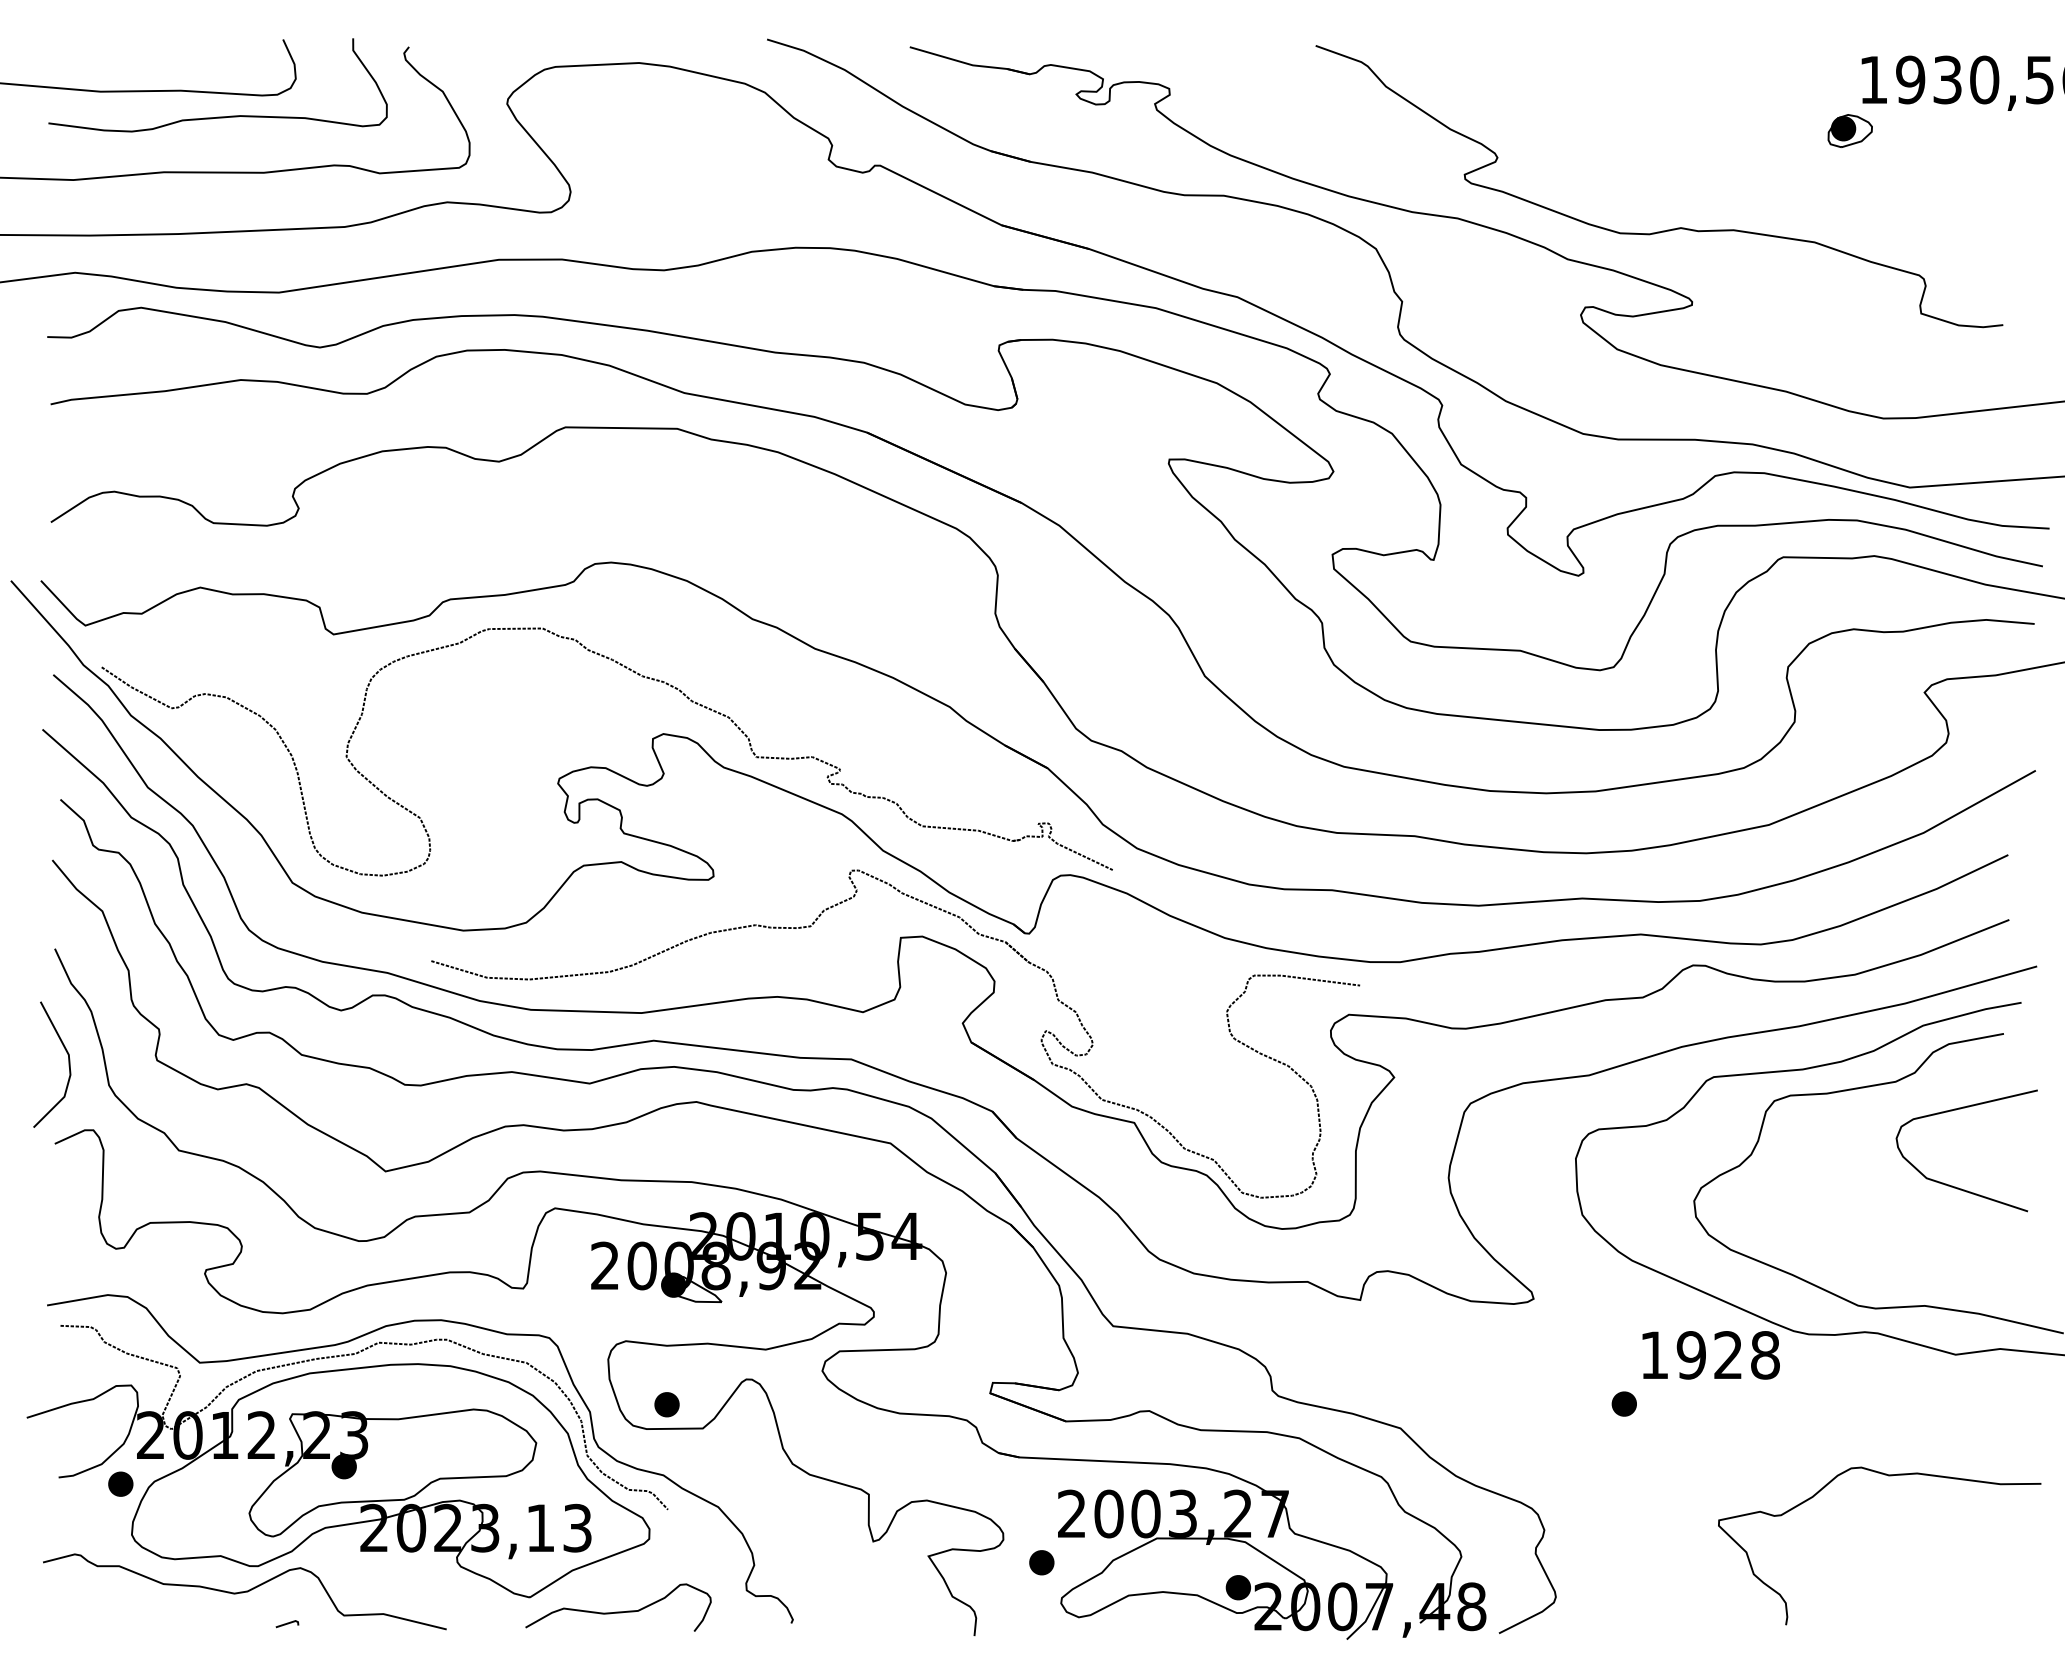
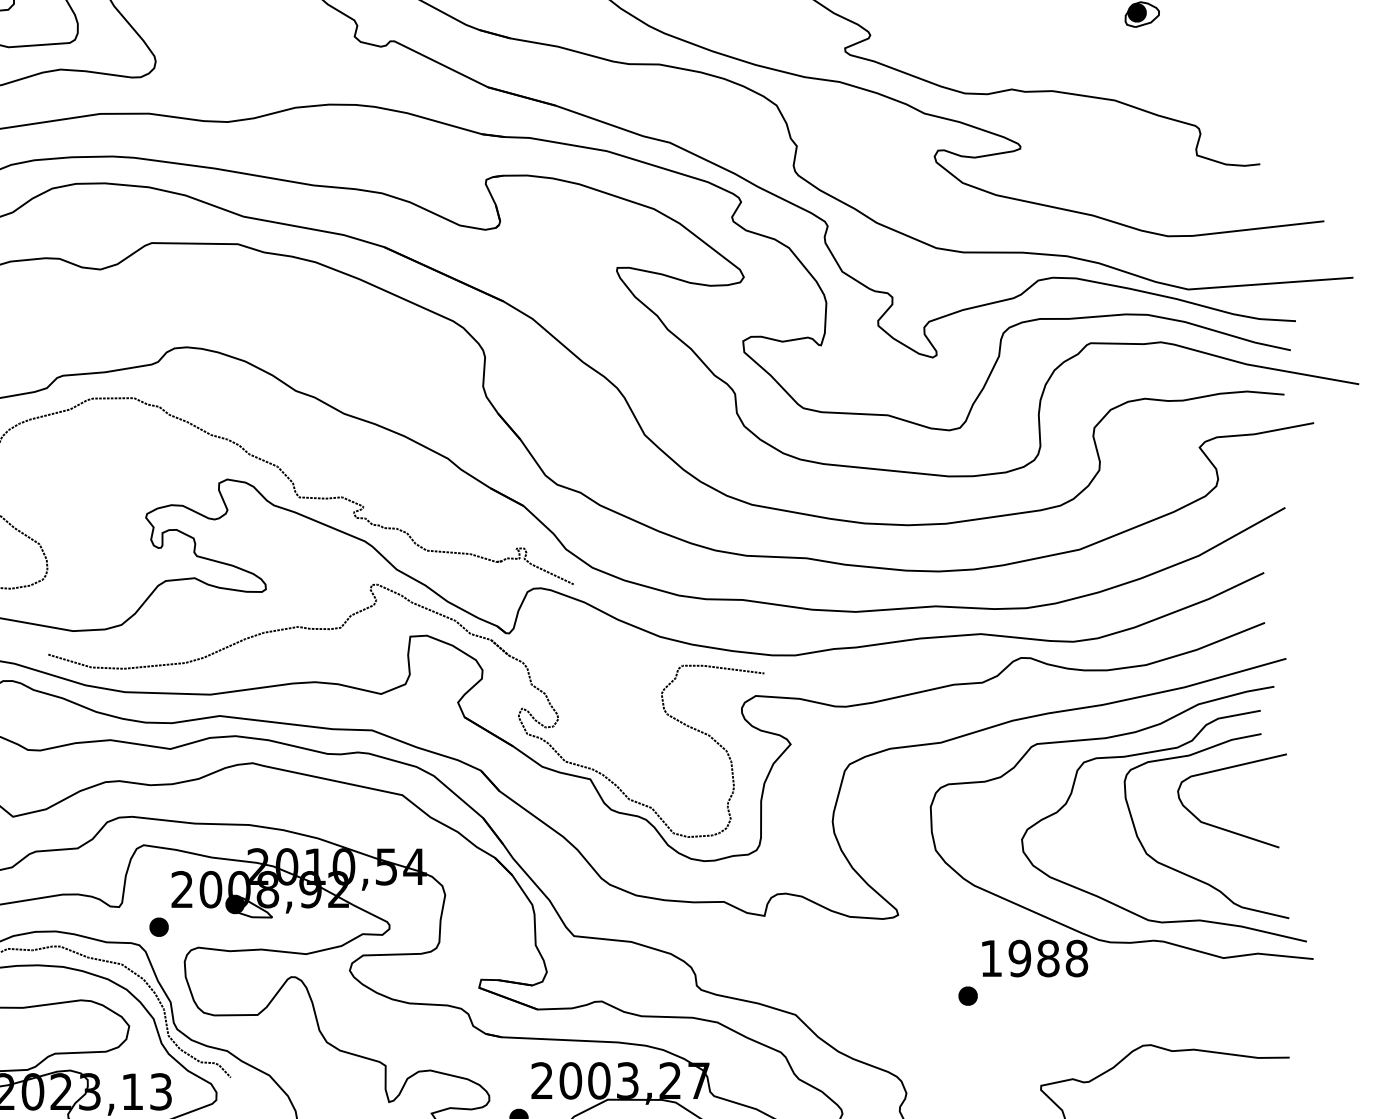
curve: (1905, 1244) -> (1184, 873), added
text: (1728, 1355) -> (1048, 958), 1928 -> 1988
part: (666, 1404) -> (158, 927), moved

